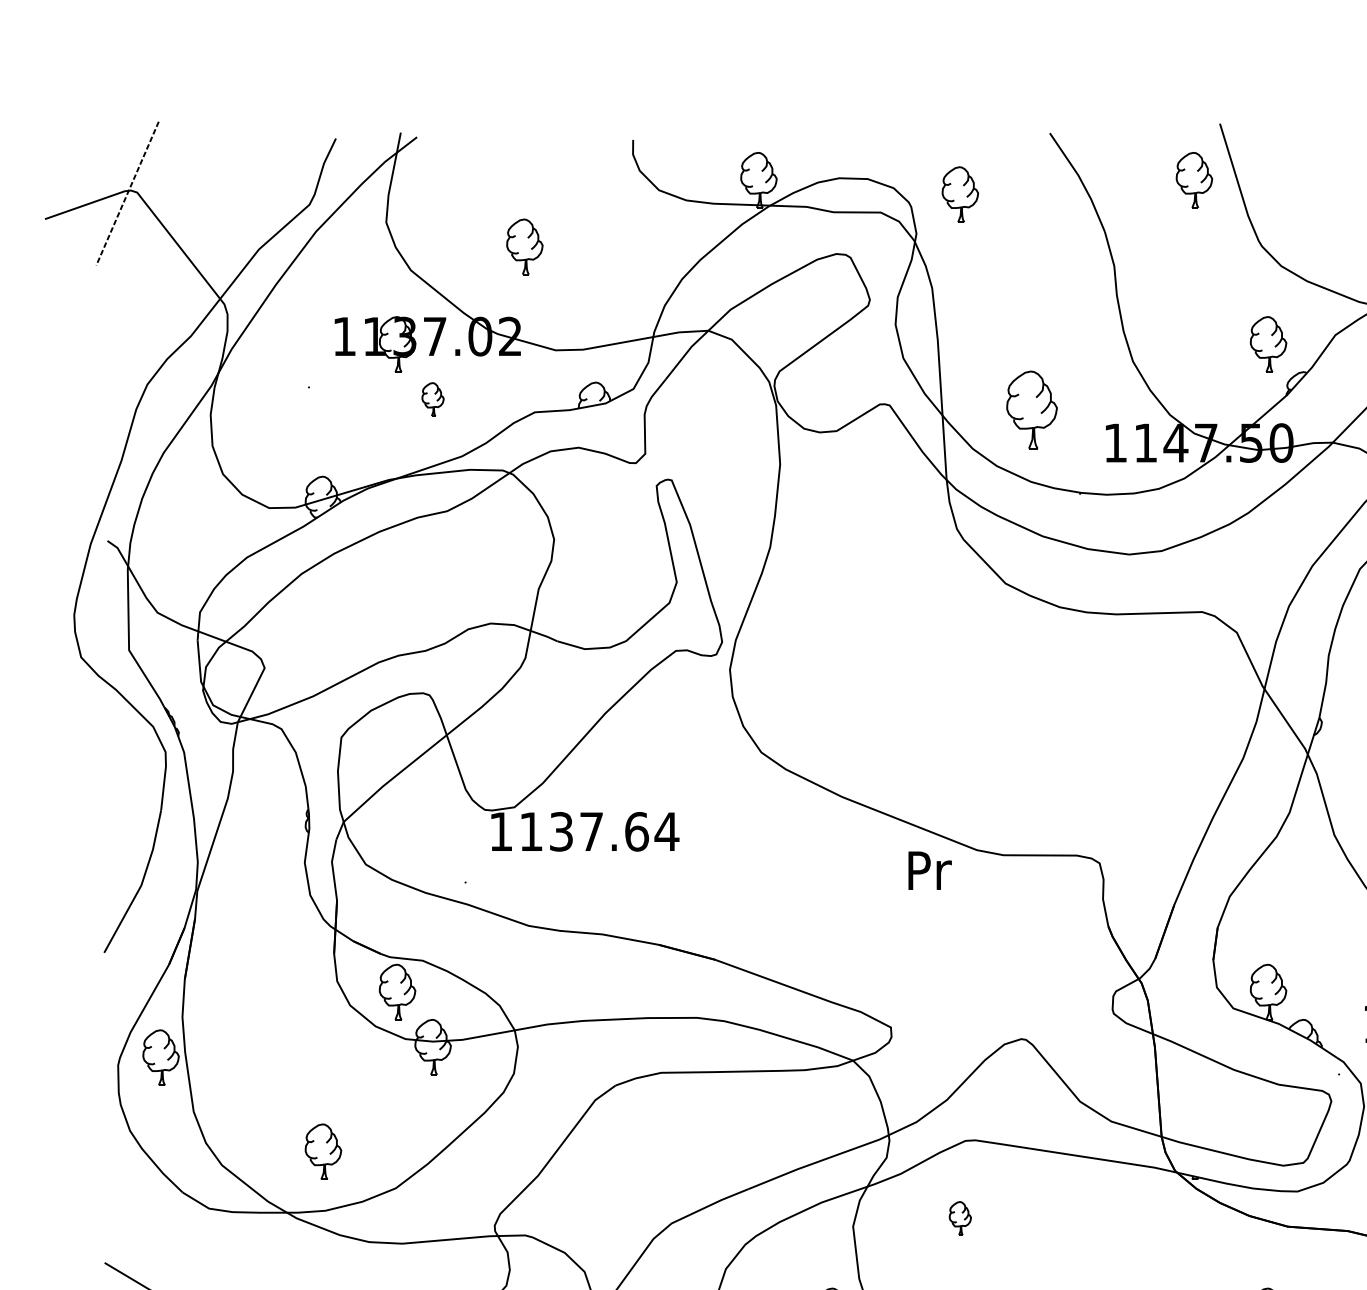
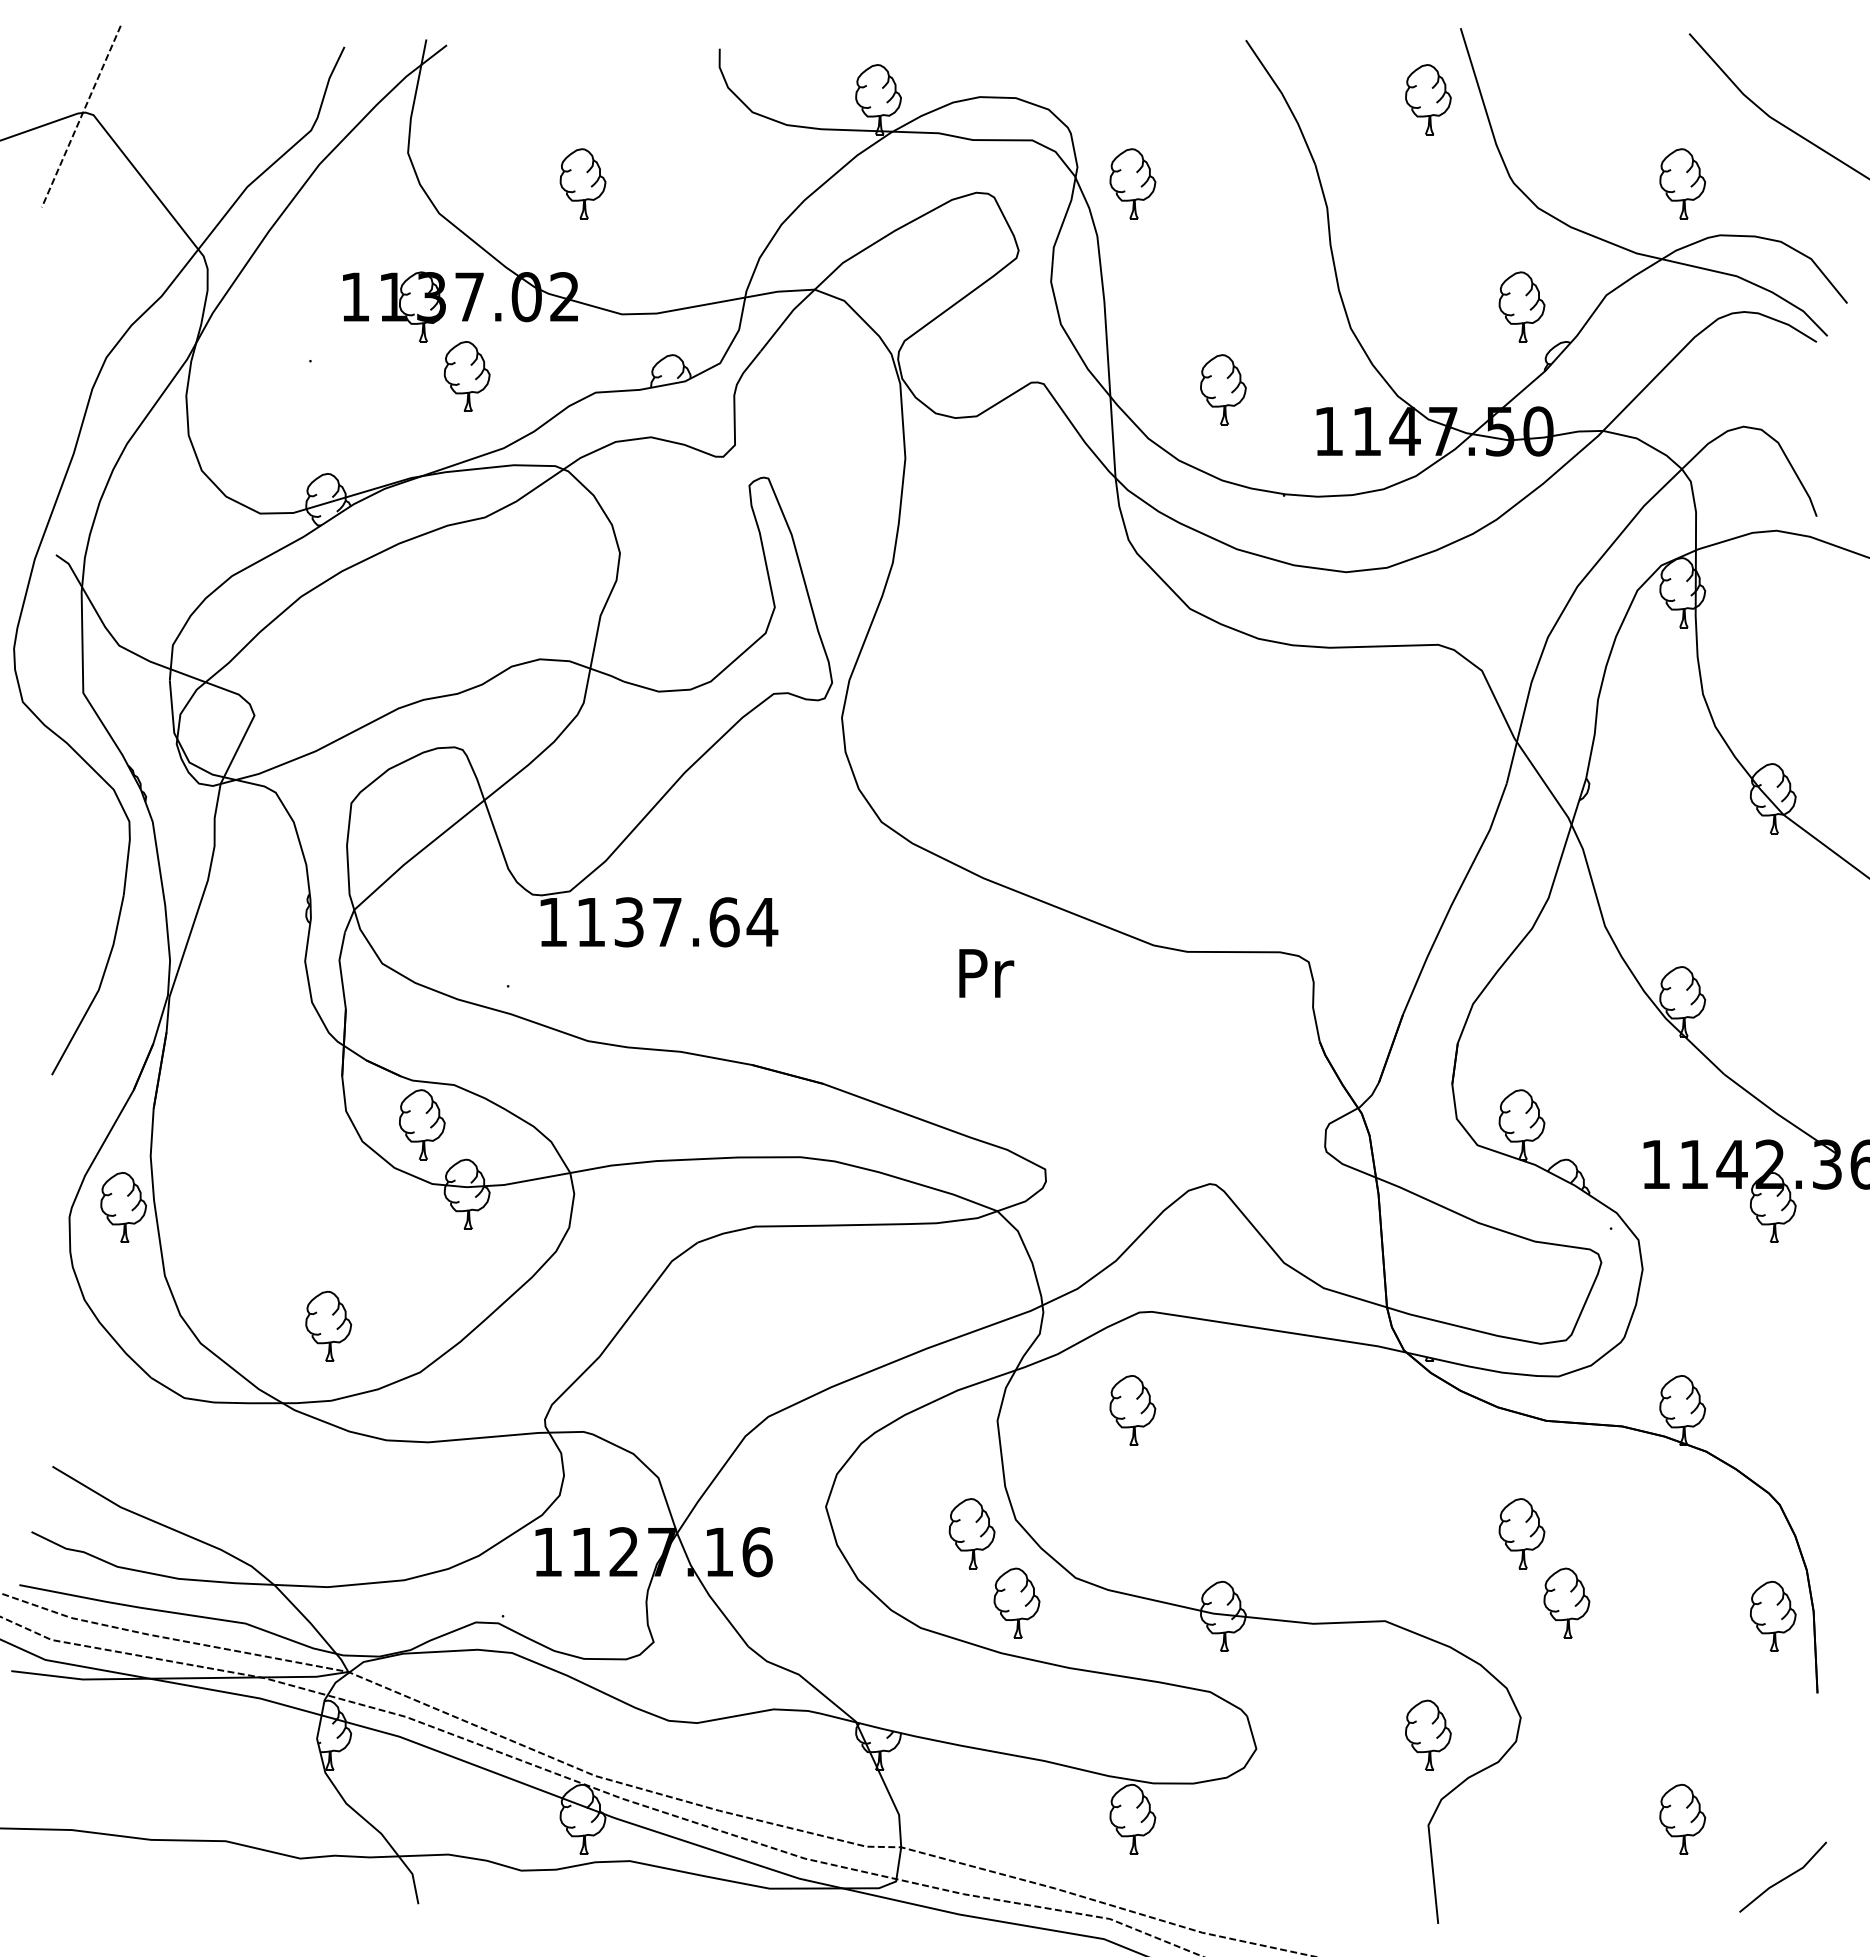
part: (960, 194) -> (1132, 183), moved
part: (432, 399) -> (466, 376), size x1.67
part: (1032, 409) -> (1223, 389), size x0.71
text: (929, 870) -> (986, 973), moved
part: (960, 1218) -> (1132, 1410), size x1.67

